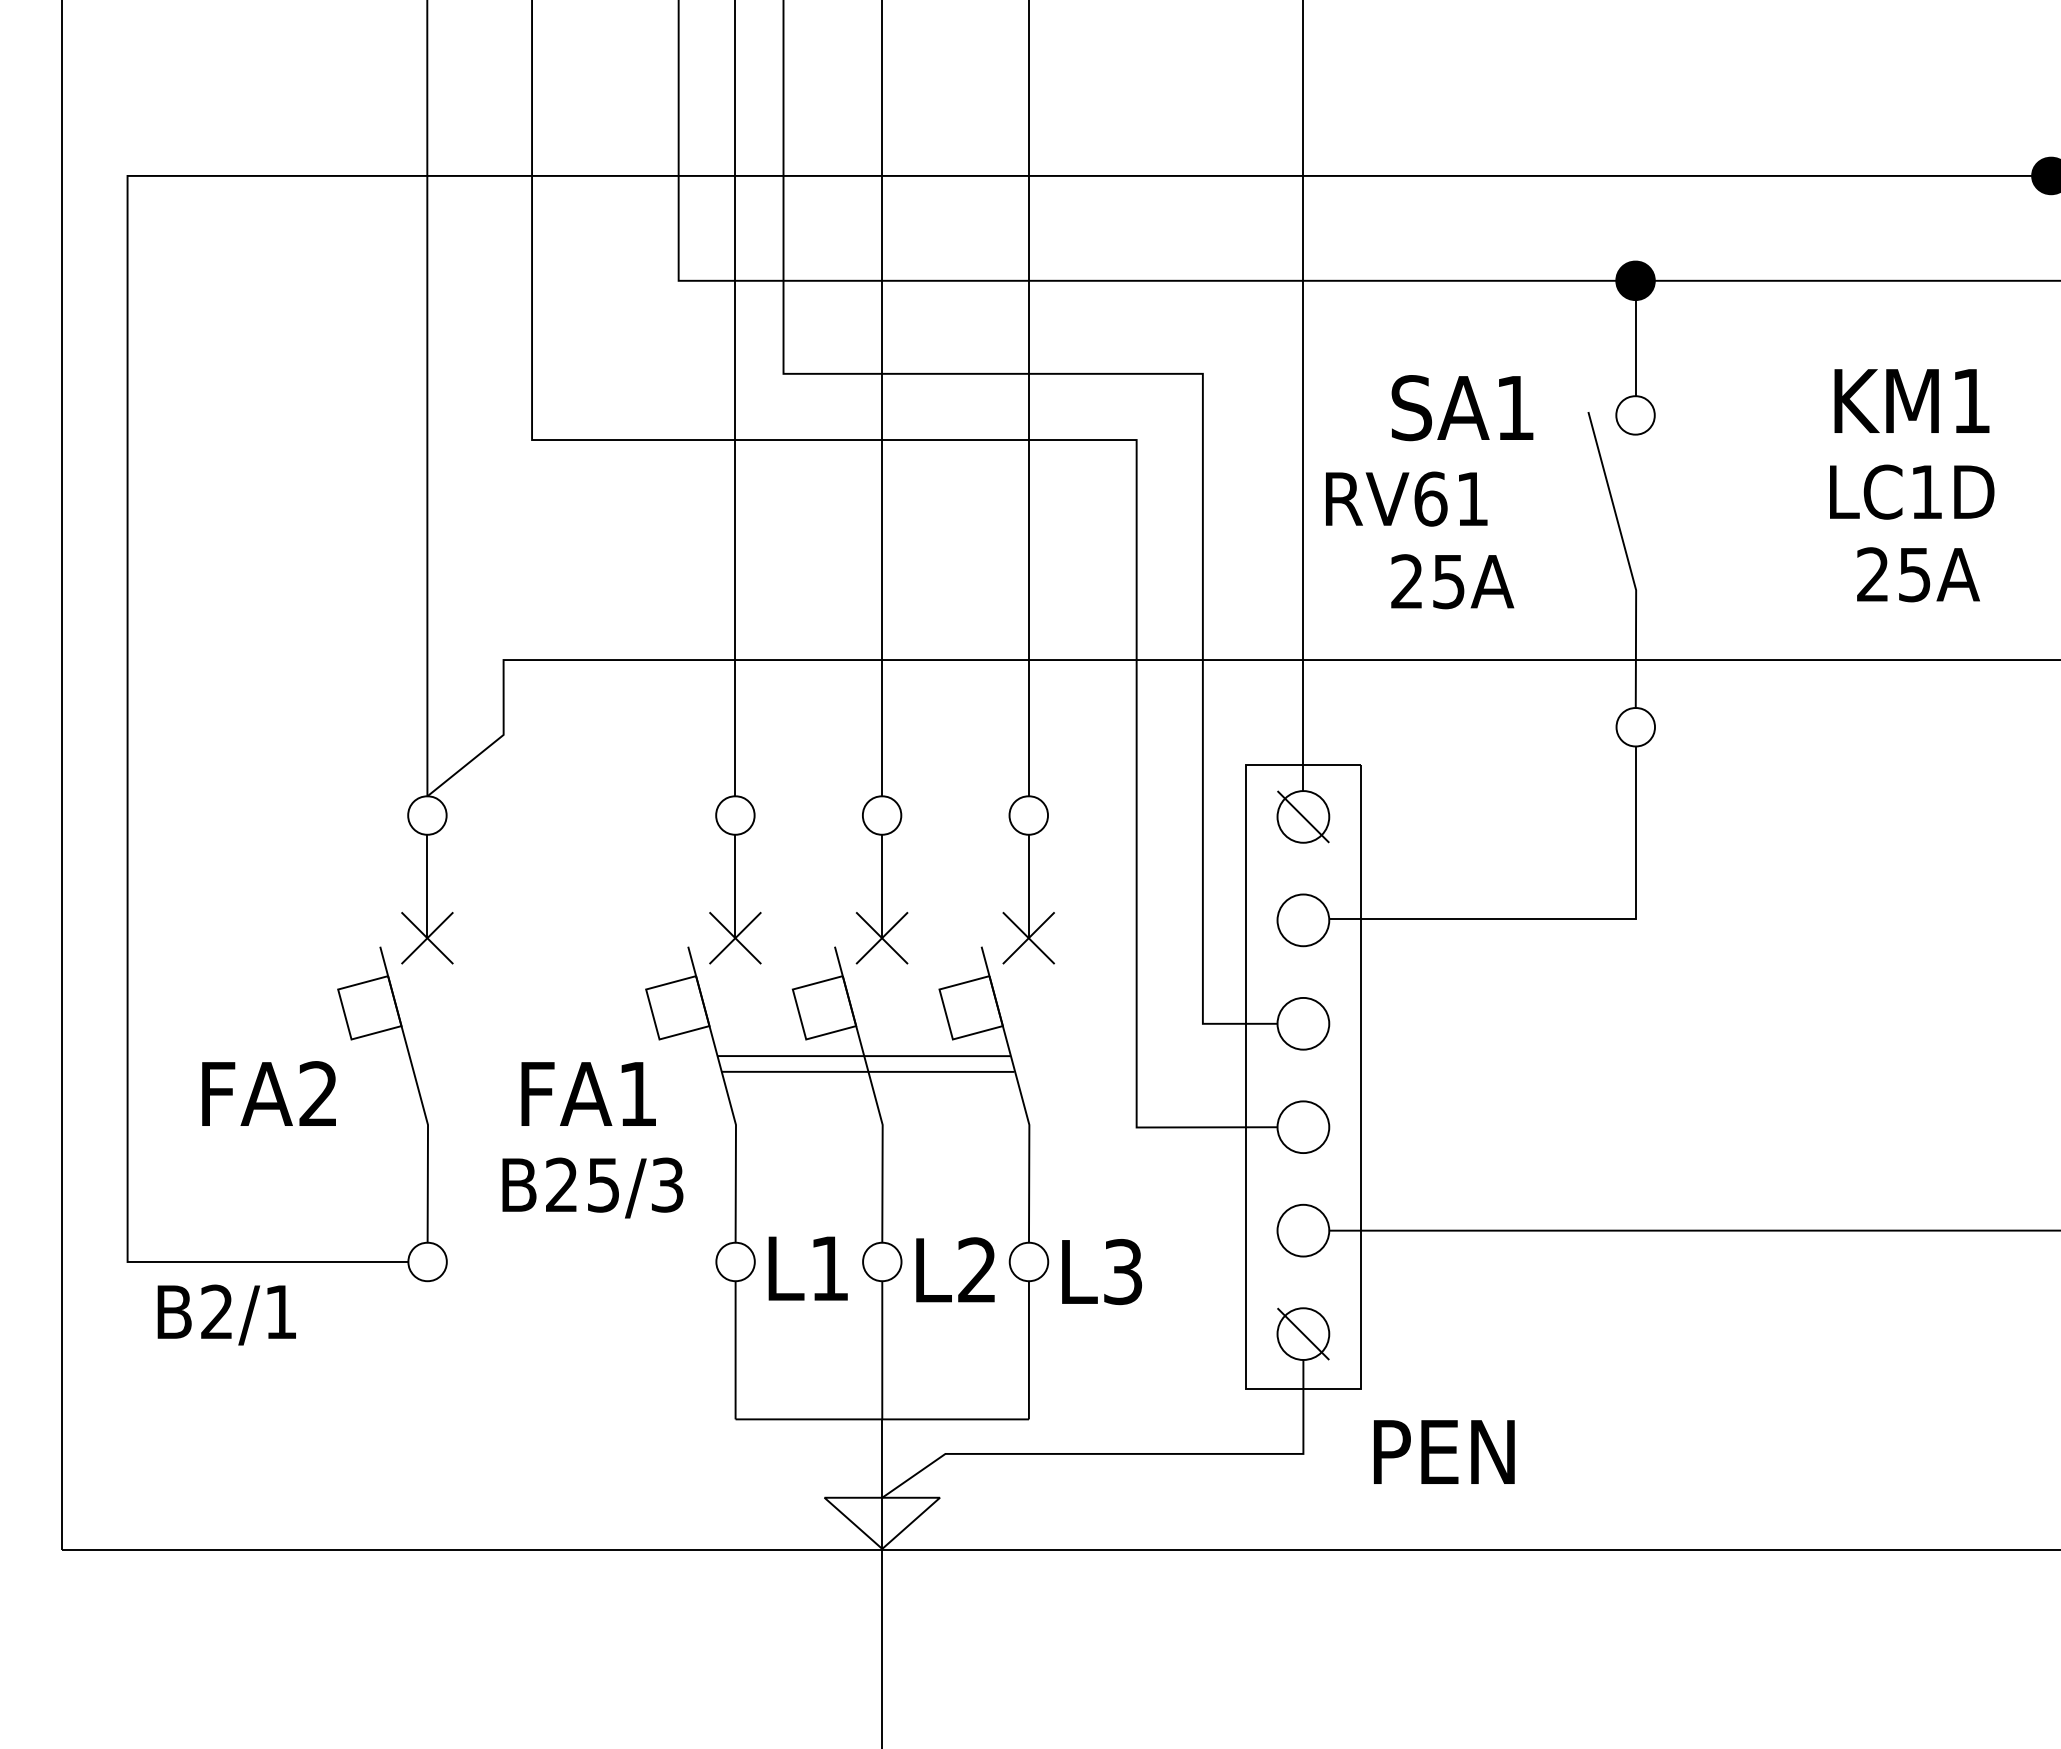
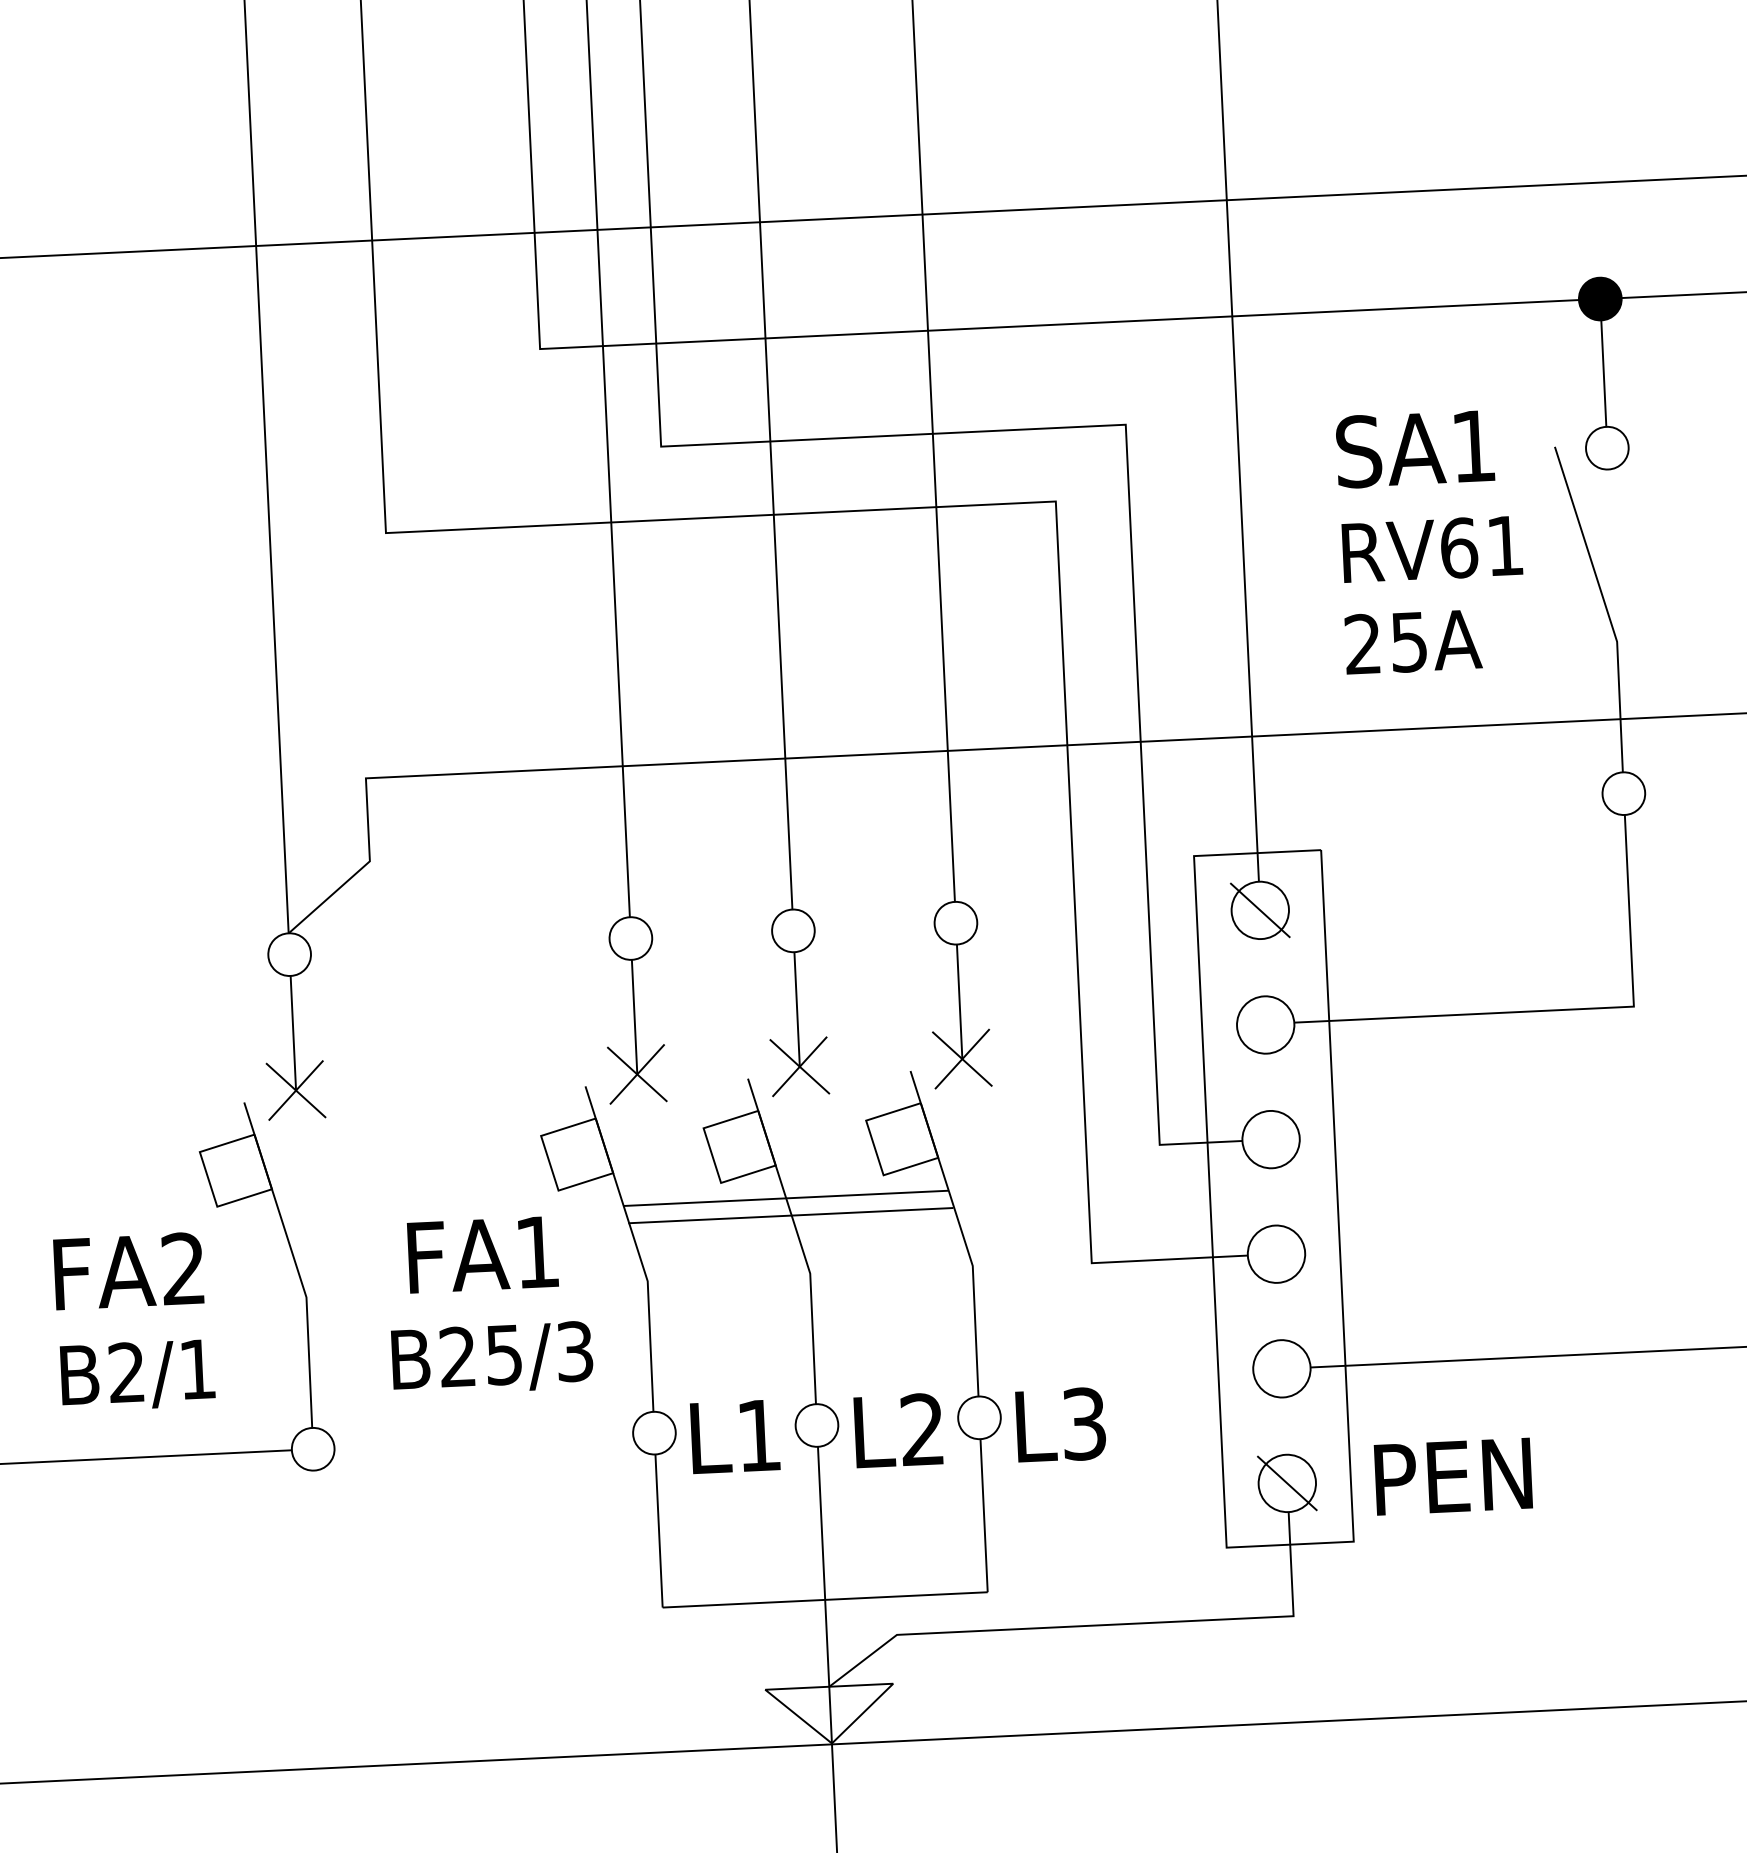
text: (1406, 498) -> (1432, 548), moved
text: (226, 1314) -> (137, 1374), moved
text: (1444, 1451) -> (1453, 1476), moved

